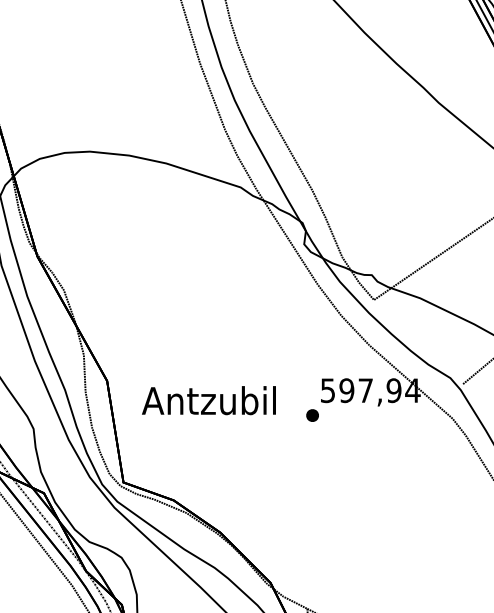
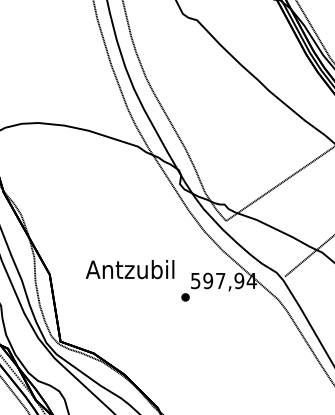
text: (208, 400) -> (129, 269), moved

